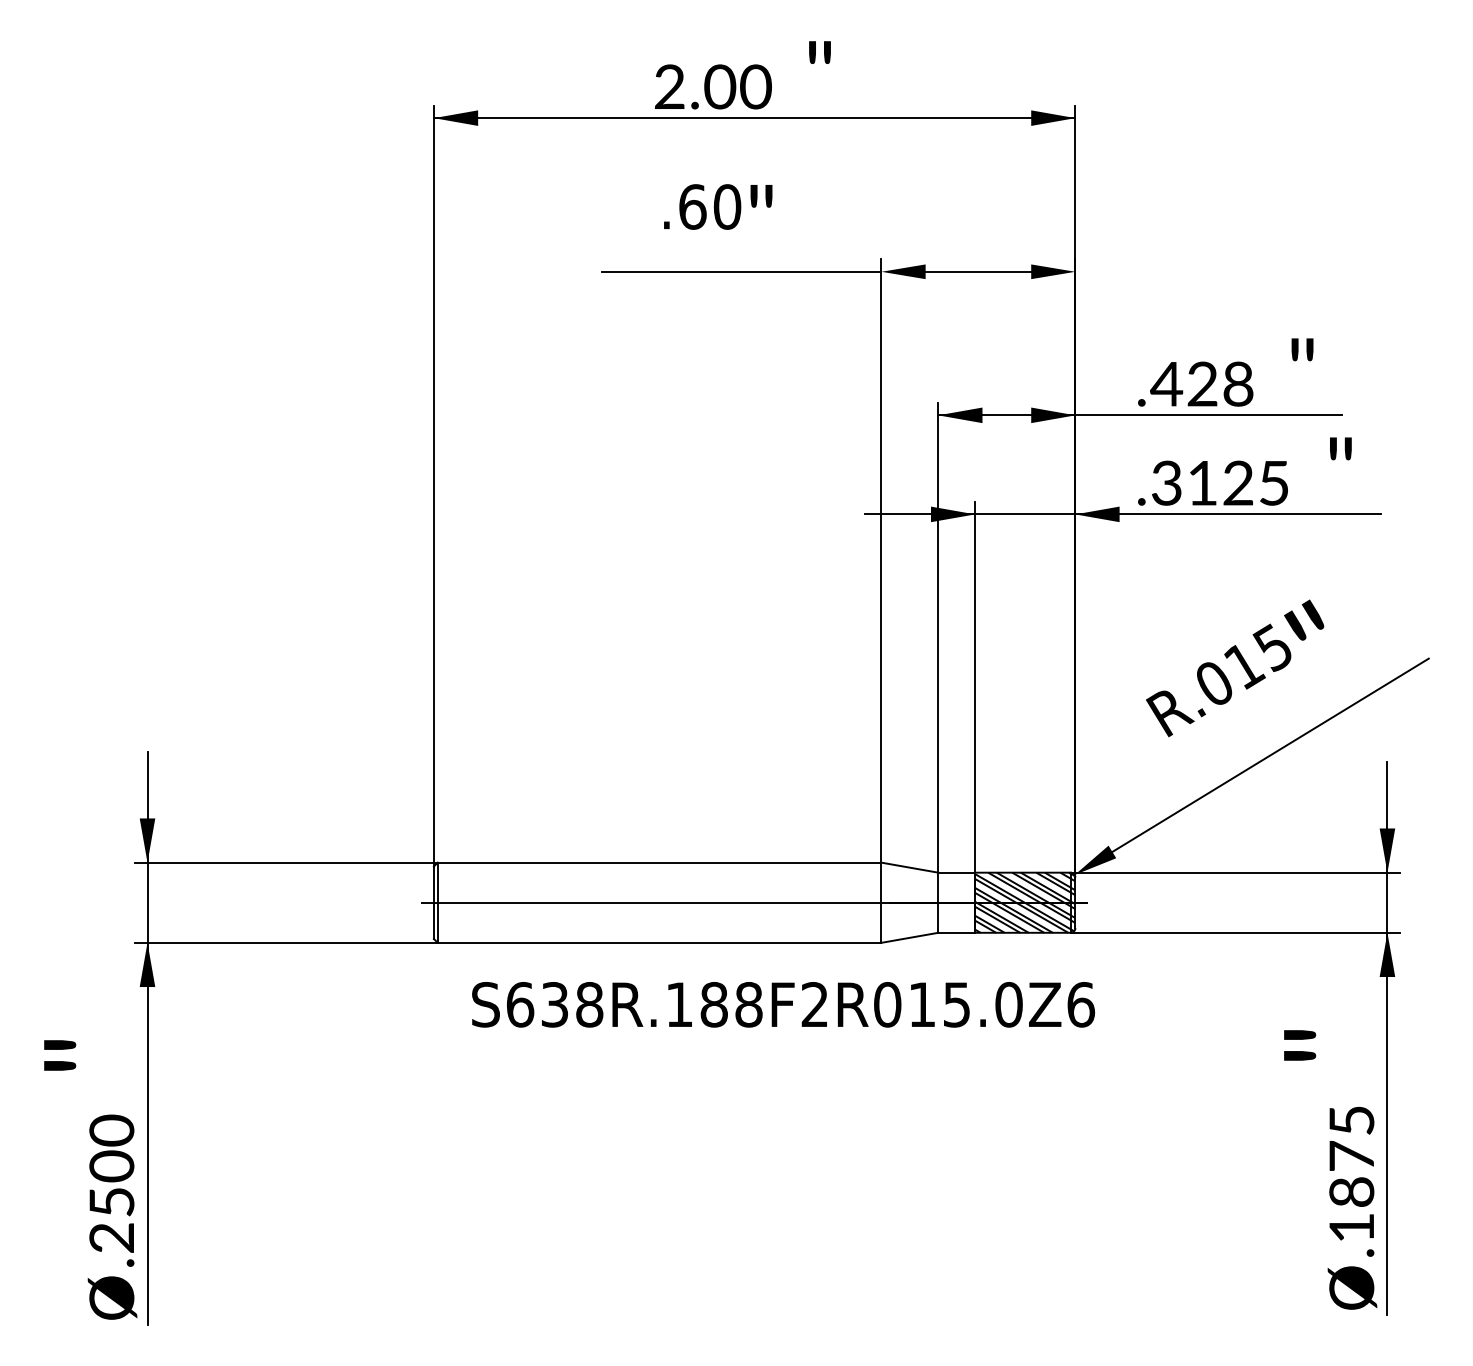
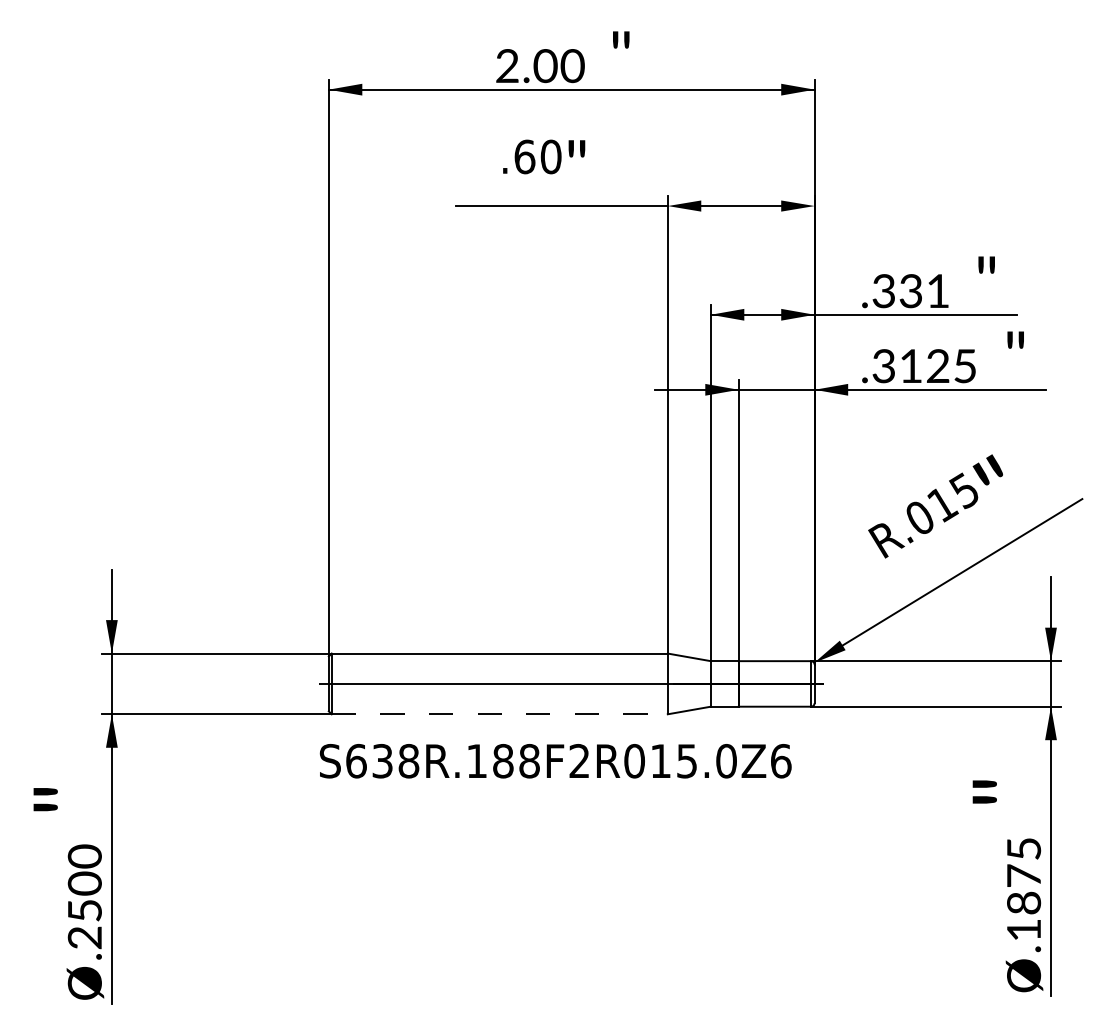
text: (1201, 383) -> (910, 290), .428 -> .331
hatch: (1025, 902) -> (776, 683), removed
line: (659, 942) -> (499, 714), solid -> dashed
text: (783, 1004) -> (555, 761), moved

